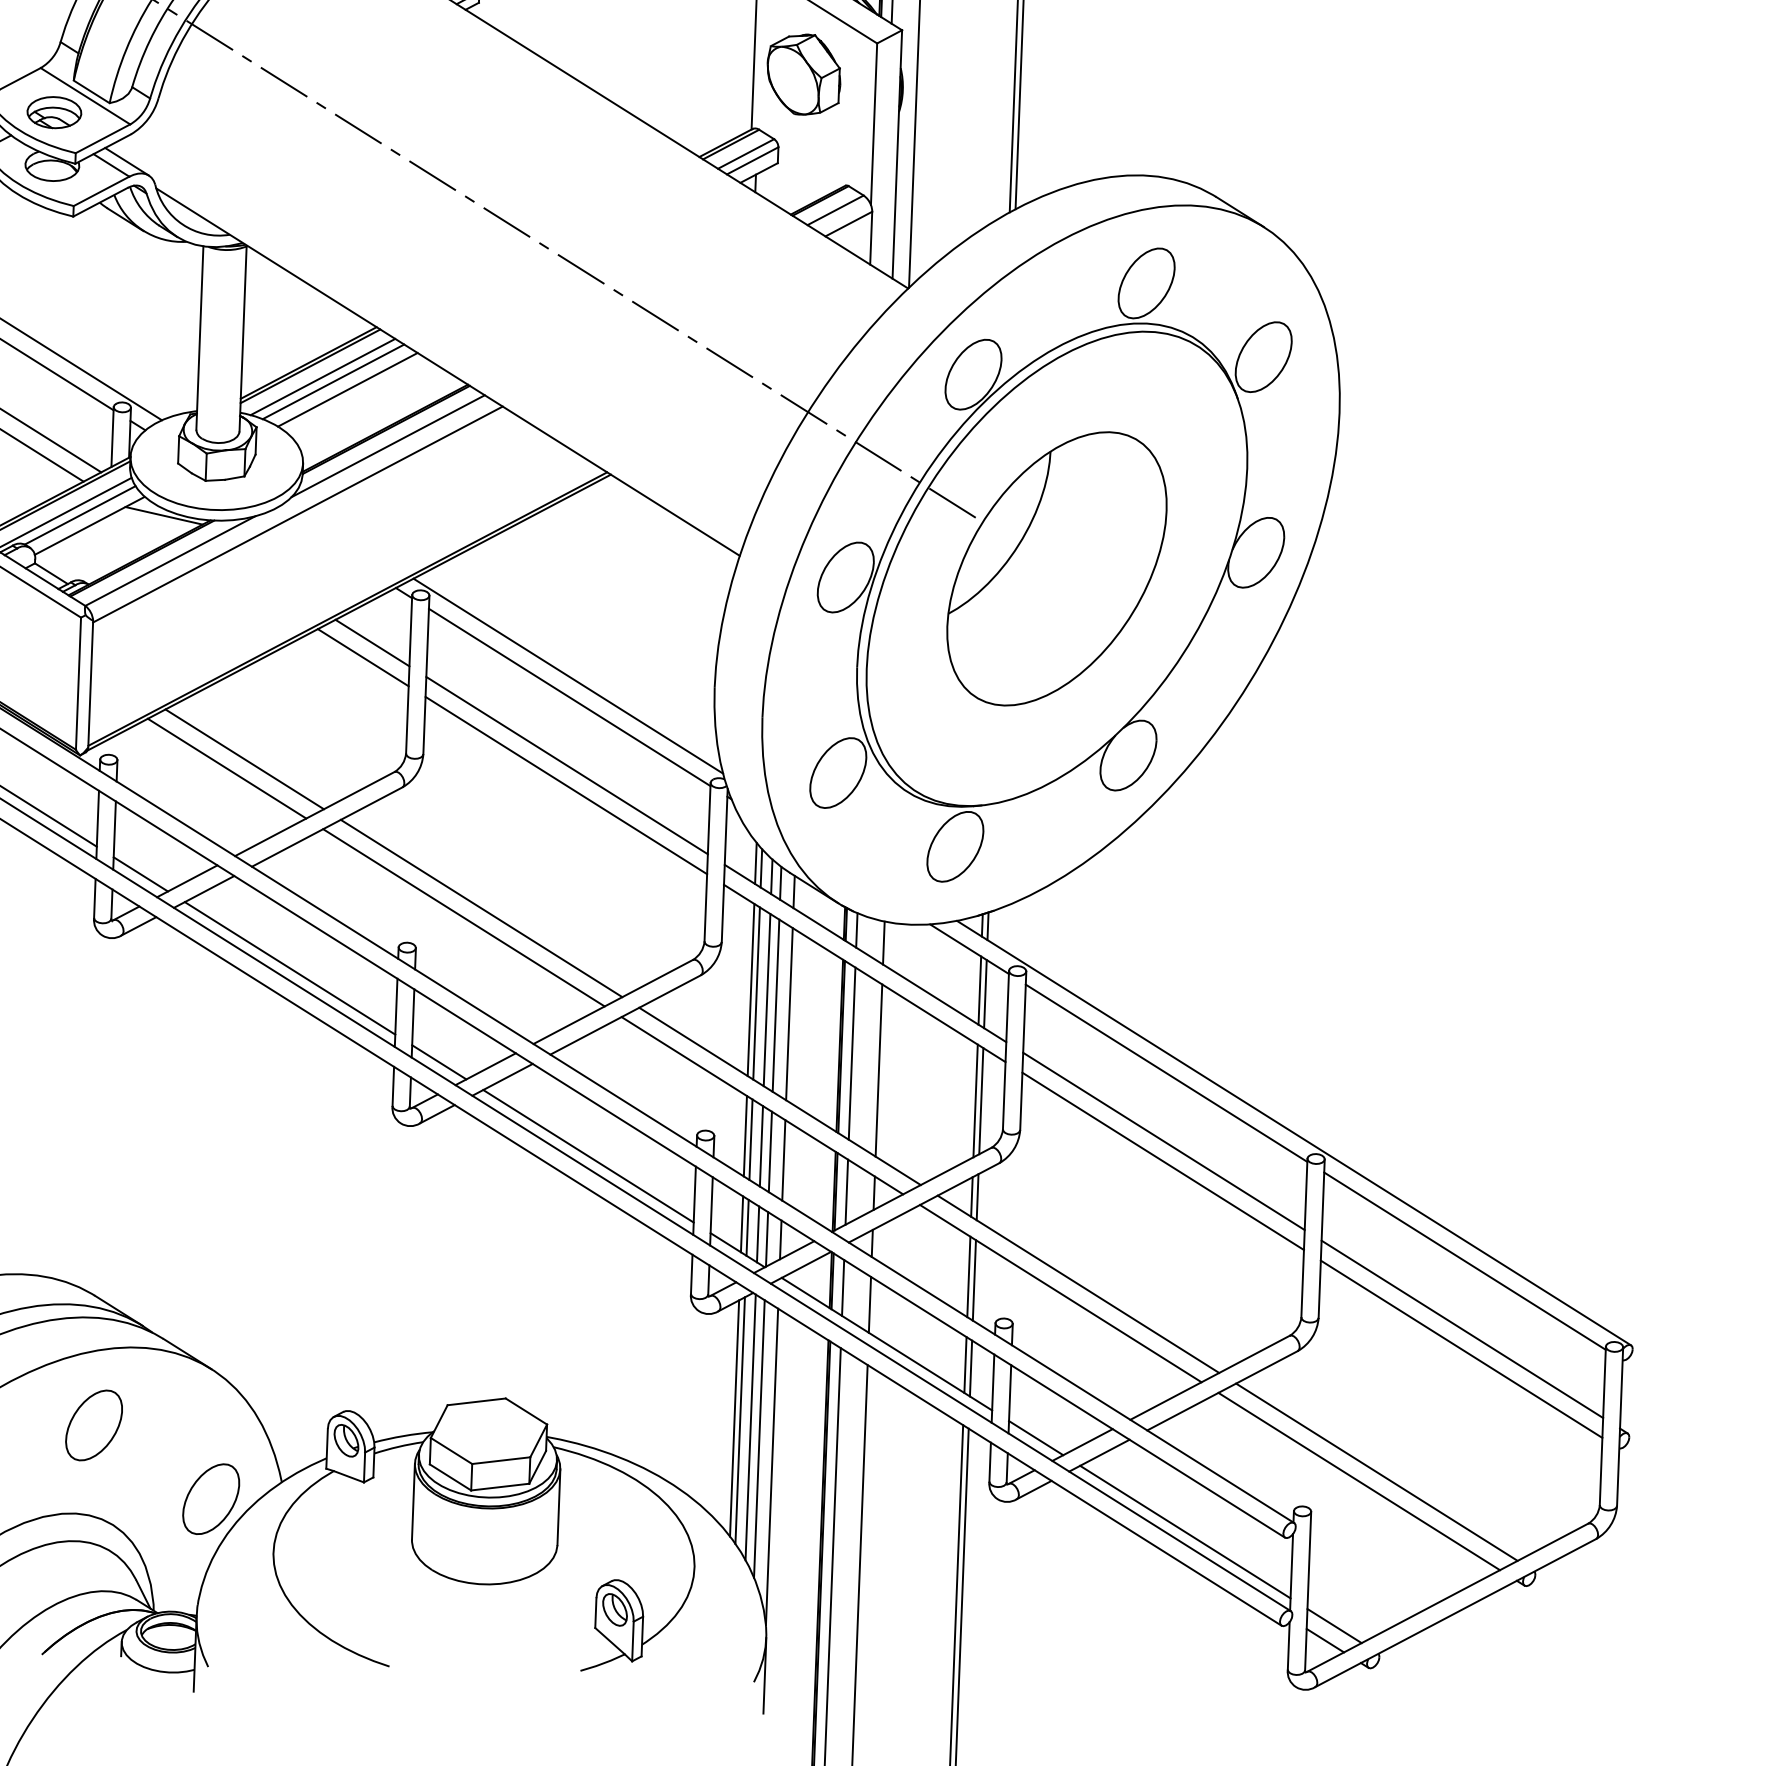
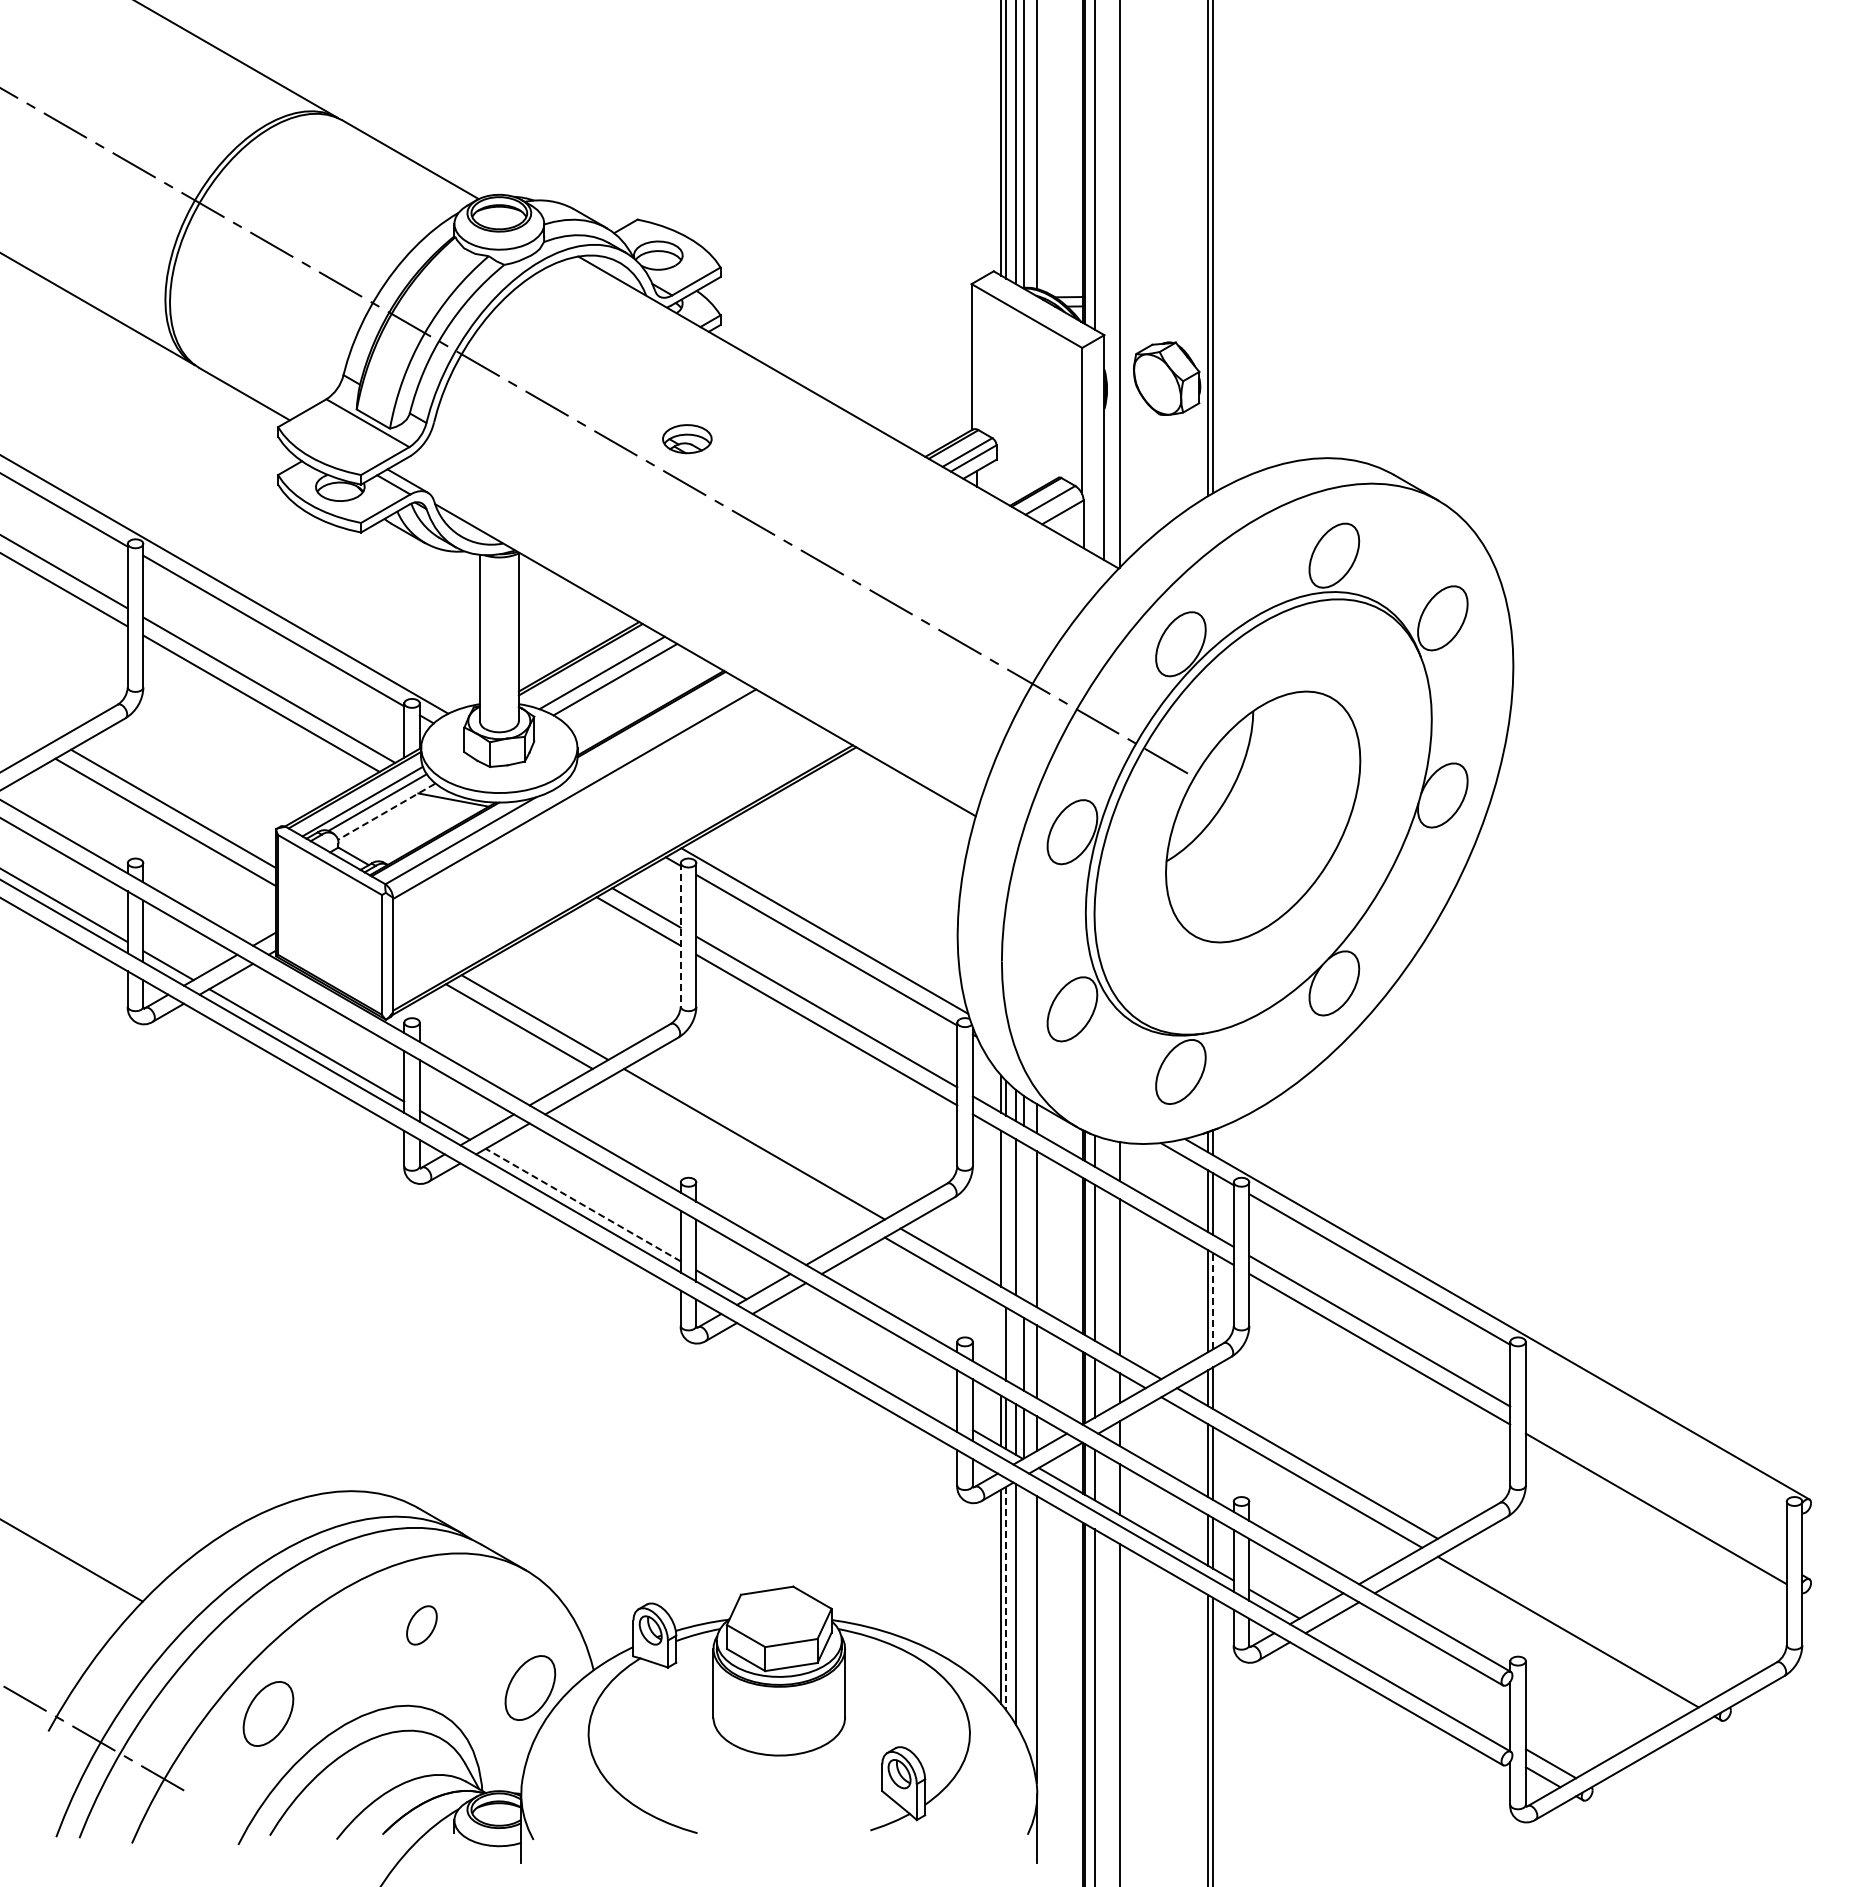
part: (804, 74) -> (1167, 378), moved
part: (54, 113) -> (687, 439), moved
line: (323, 376) -> (592, 668), removed
line: (387, 445) -> (653, 728), removed
line: (89, 526) -> (386, 812), solid -> dashed
line: (408, 673) -> (680, 934), solid -> dashed
line: (463, 918) -> (738, 1153), removed
line: (290, 968) -> (583, 1205), solid -> dashed
line: (756, 993) -> (1006, 1211), removed
line: (776, 1005) -> (1024, 1221), removed
line: (981, 1100) -> (1213, 1300), solid -> dashed
line: (745, 1135) -> (1001, 1340), removed
line: (761, 1146) -> (1015, 1349), removed
line: (588, 1156) -> (859, 1364), removed
line: (1464, 1260) -> (1655, 1428), removed
line: (1461, 1328) -> (1655, 1490), removed
line: (740, 1420) -> (1006, 1598), solid -> dashed
part: (93, 1425) -> (421, 1625), size x0.6
line: (759, 1438) -> (1024, 1614), removed
line: (1376, 1471) -> (1583, 1622), removed
line: (1185, 1531) -> (1412, 1683), removed

